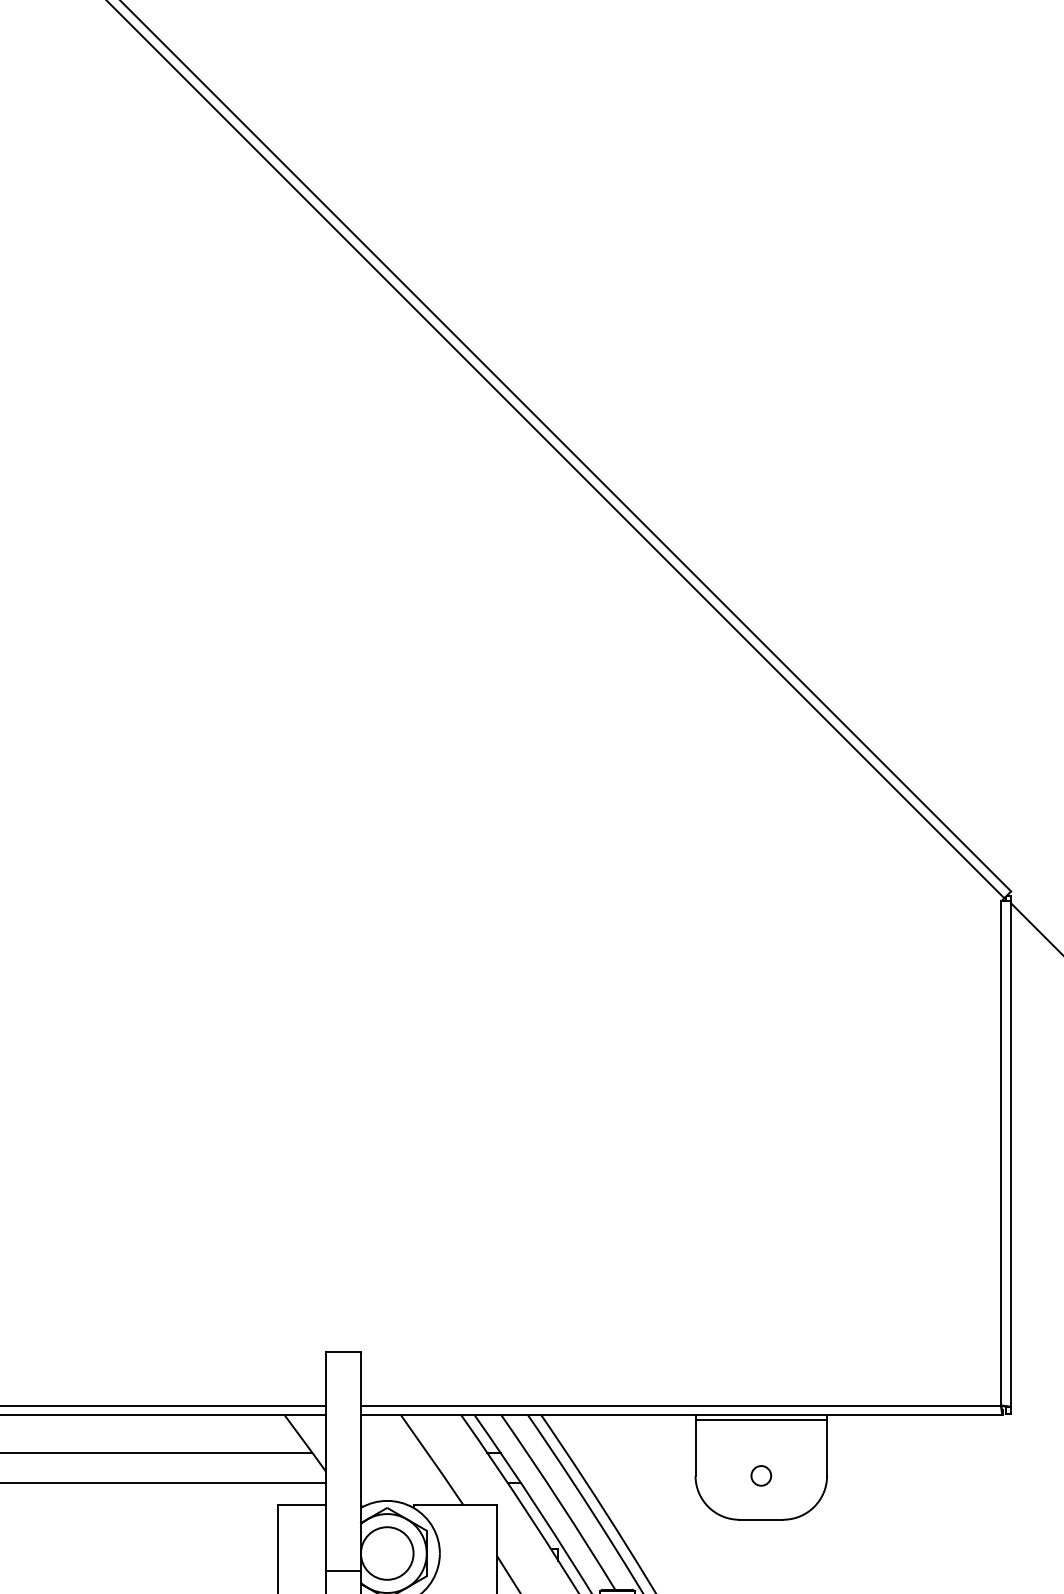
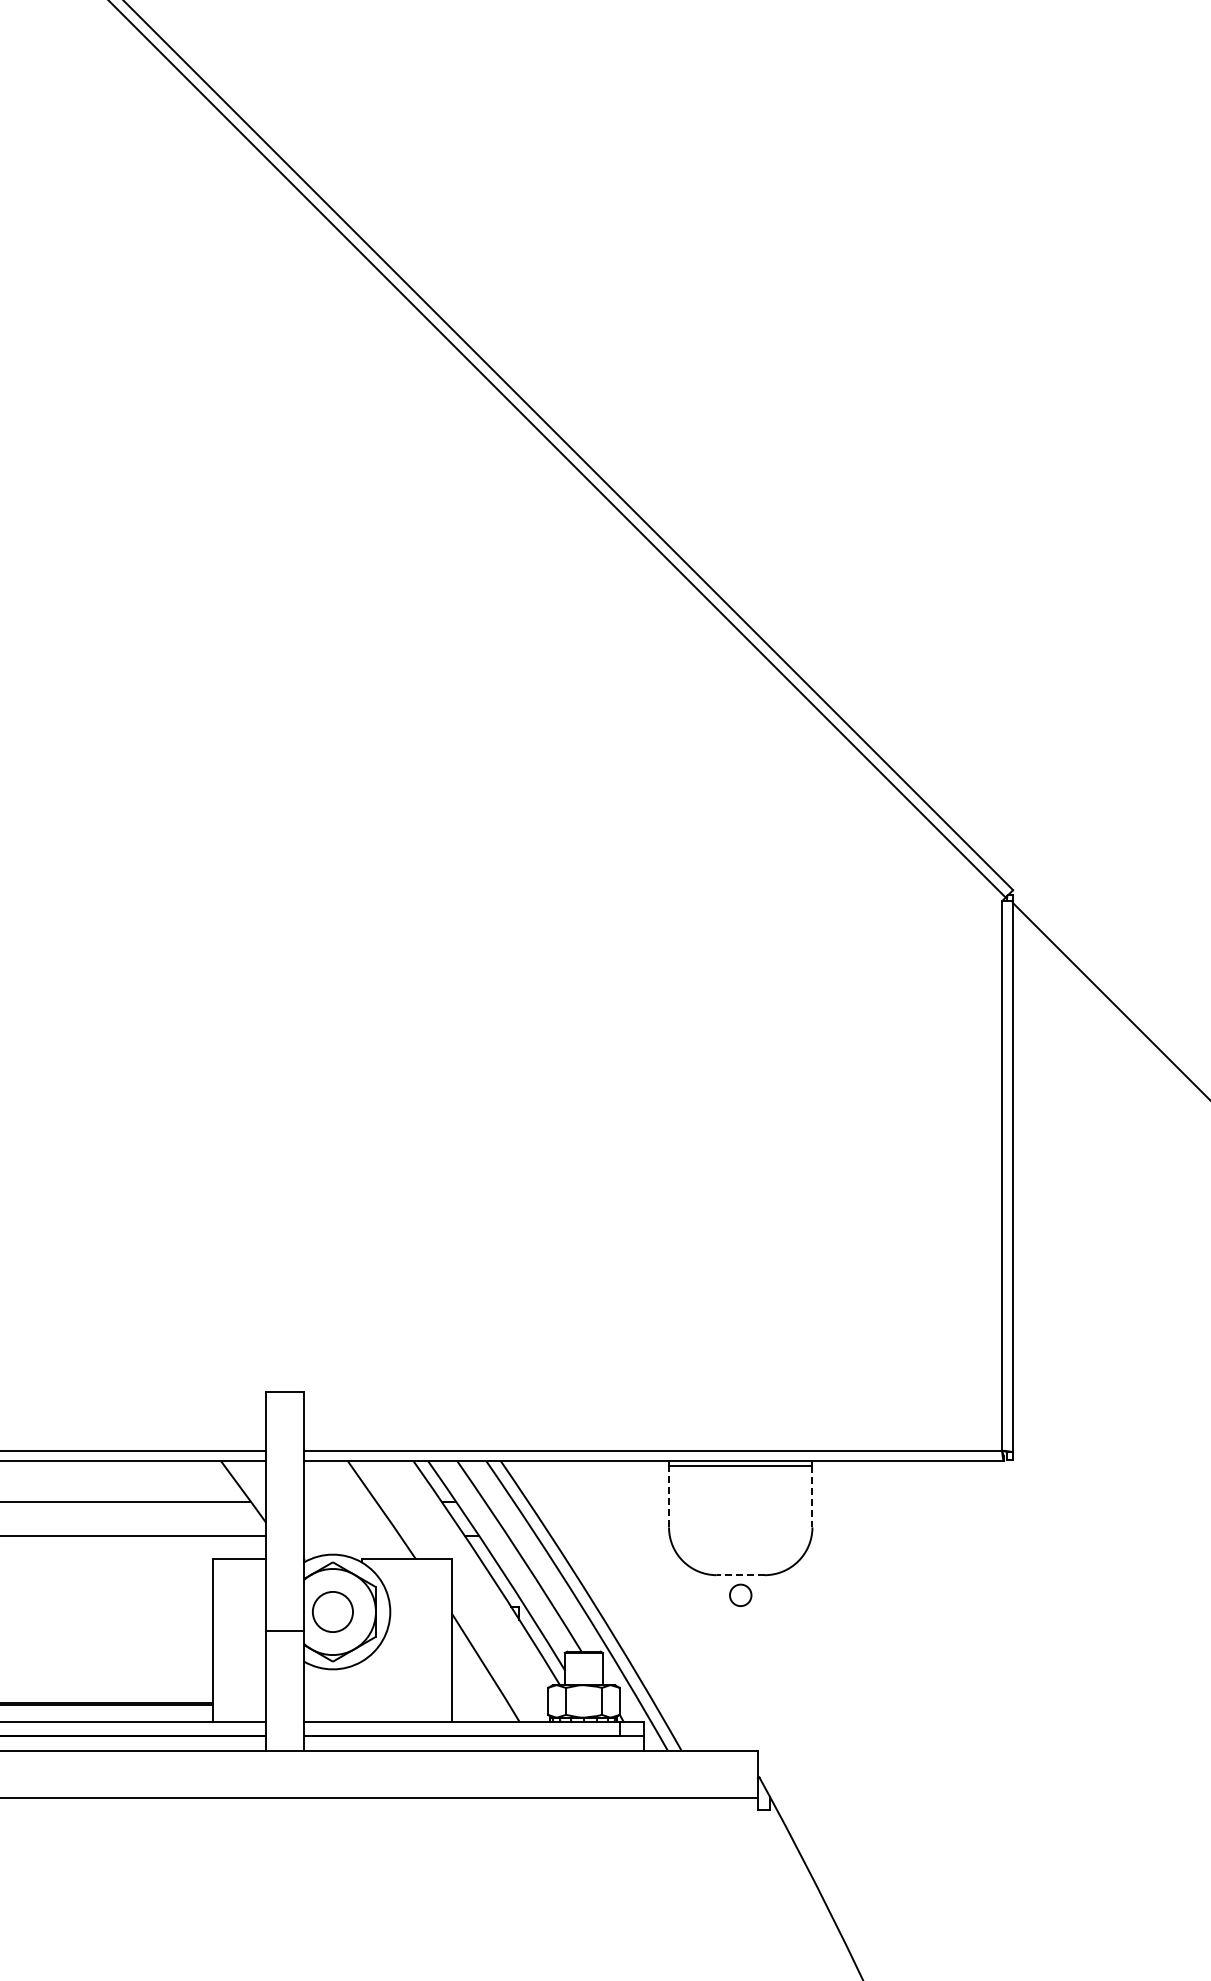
line: (695, 1447) -> (669, 1496), solid -> dashed
line: (827, 1447) -> (812, 1496), solid -> dashed
circle: (761, 1475) -> (740, 1594), moved
line: (761, 1520) -> (740, 1575), solid -> dashed
circle: (386, 1553) -> (332, 1611), size x0.7

